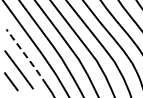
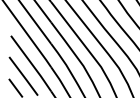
line: (27, 57) -> (32, 63), dashed -> solid

